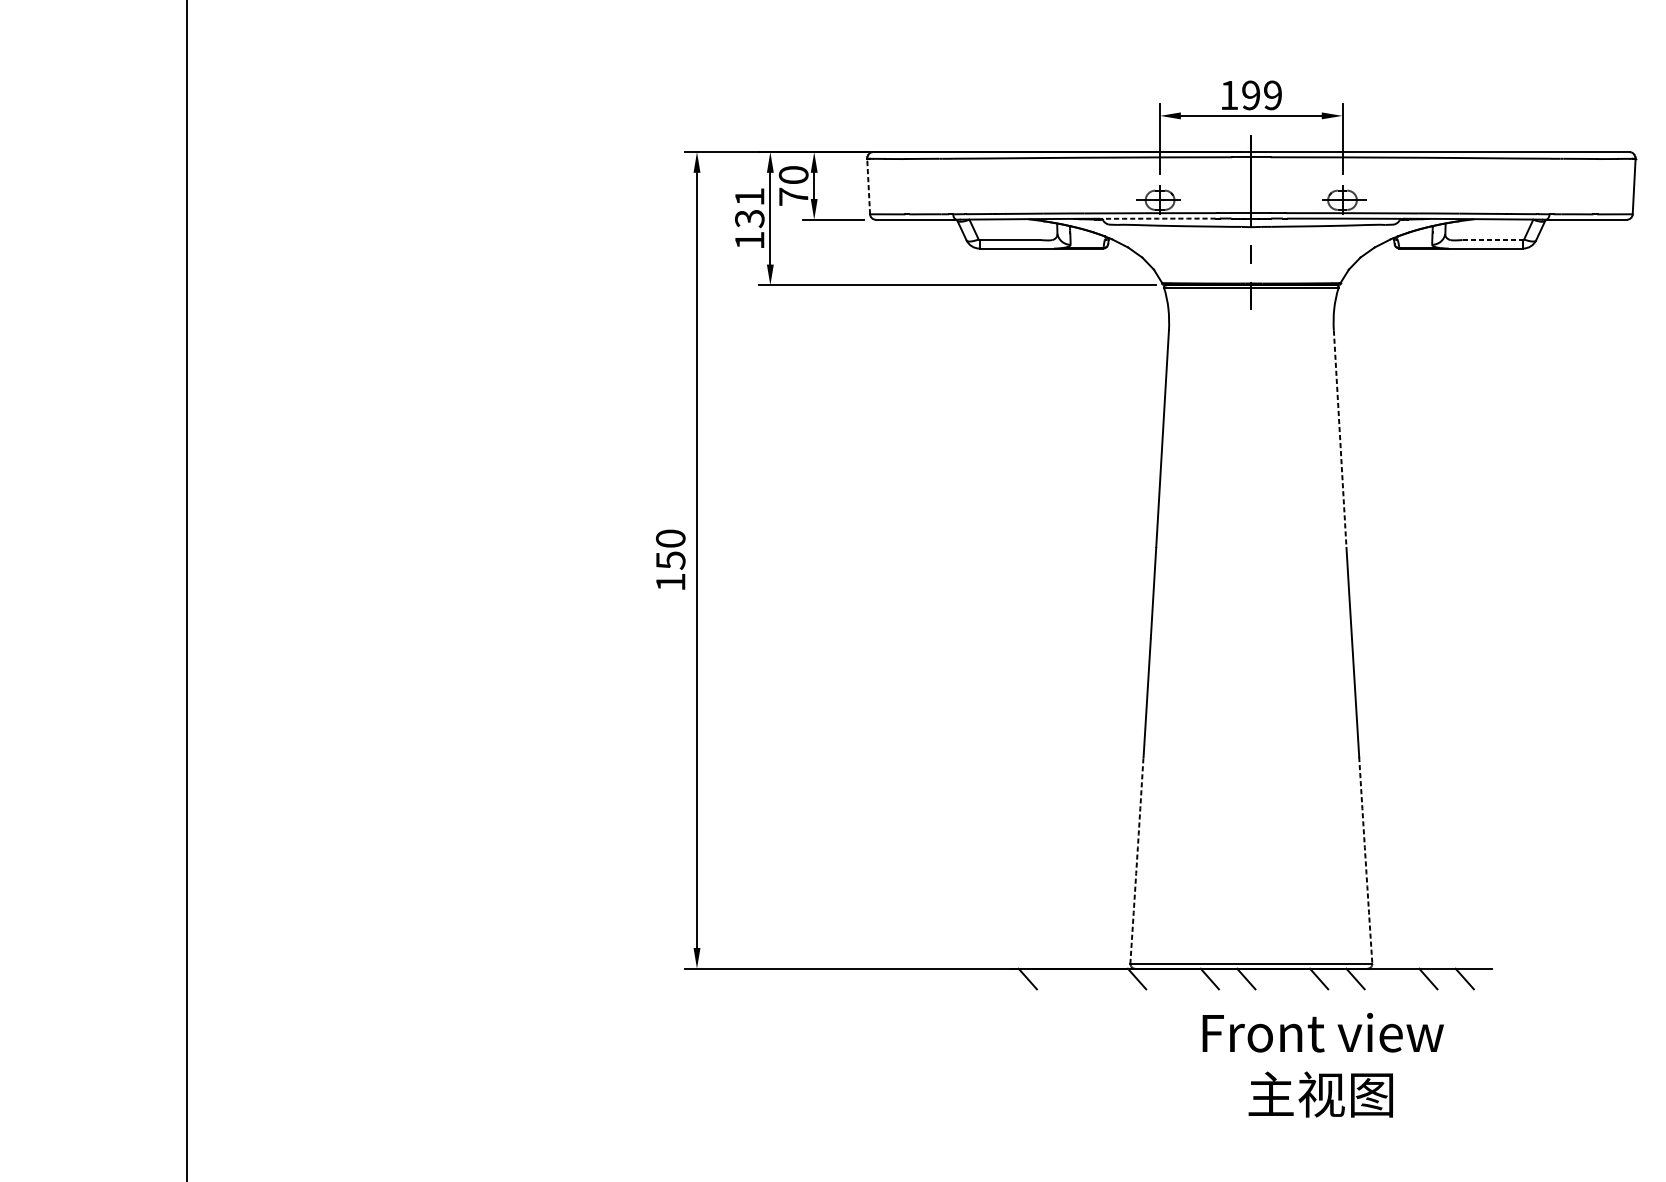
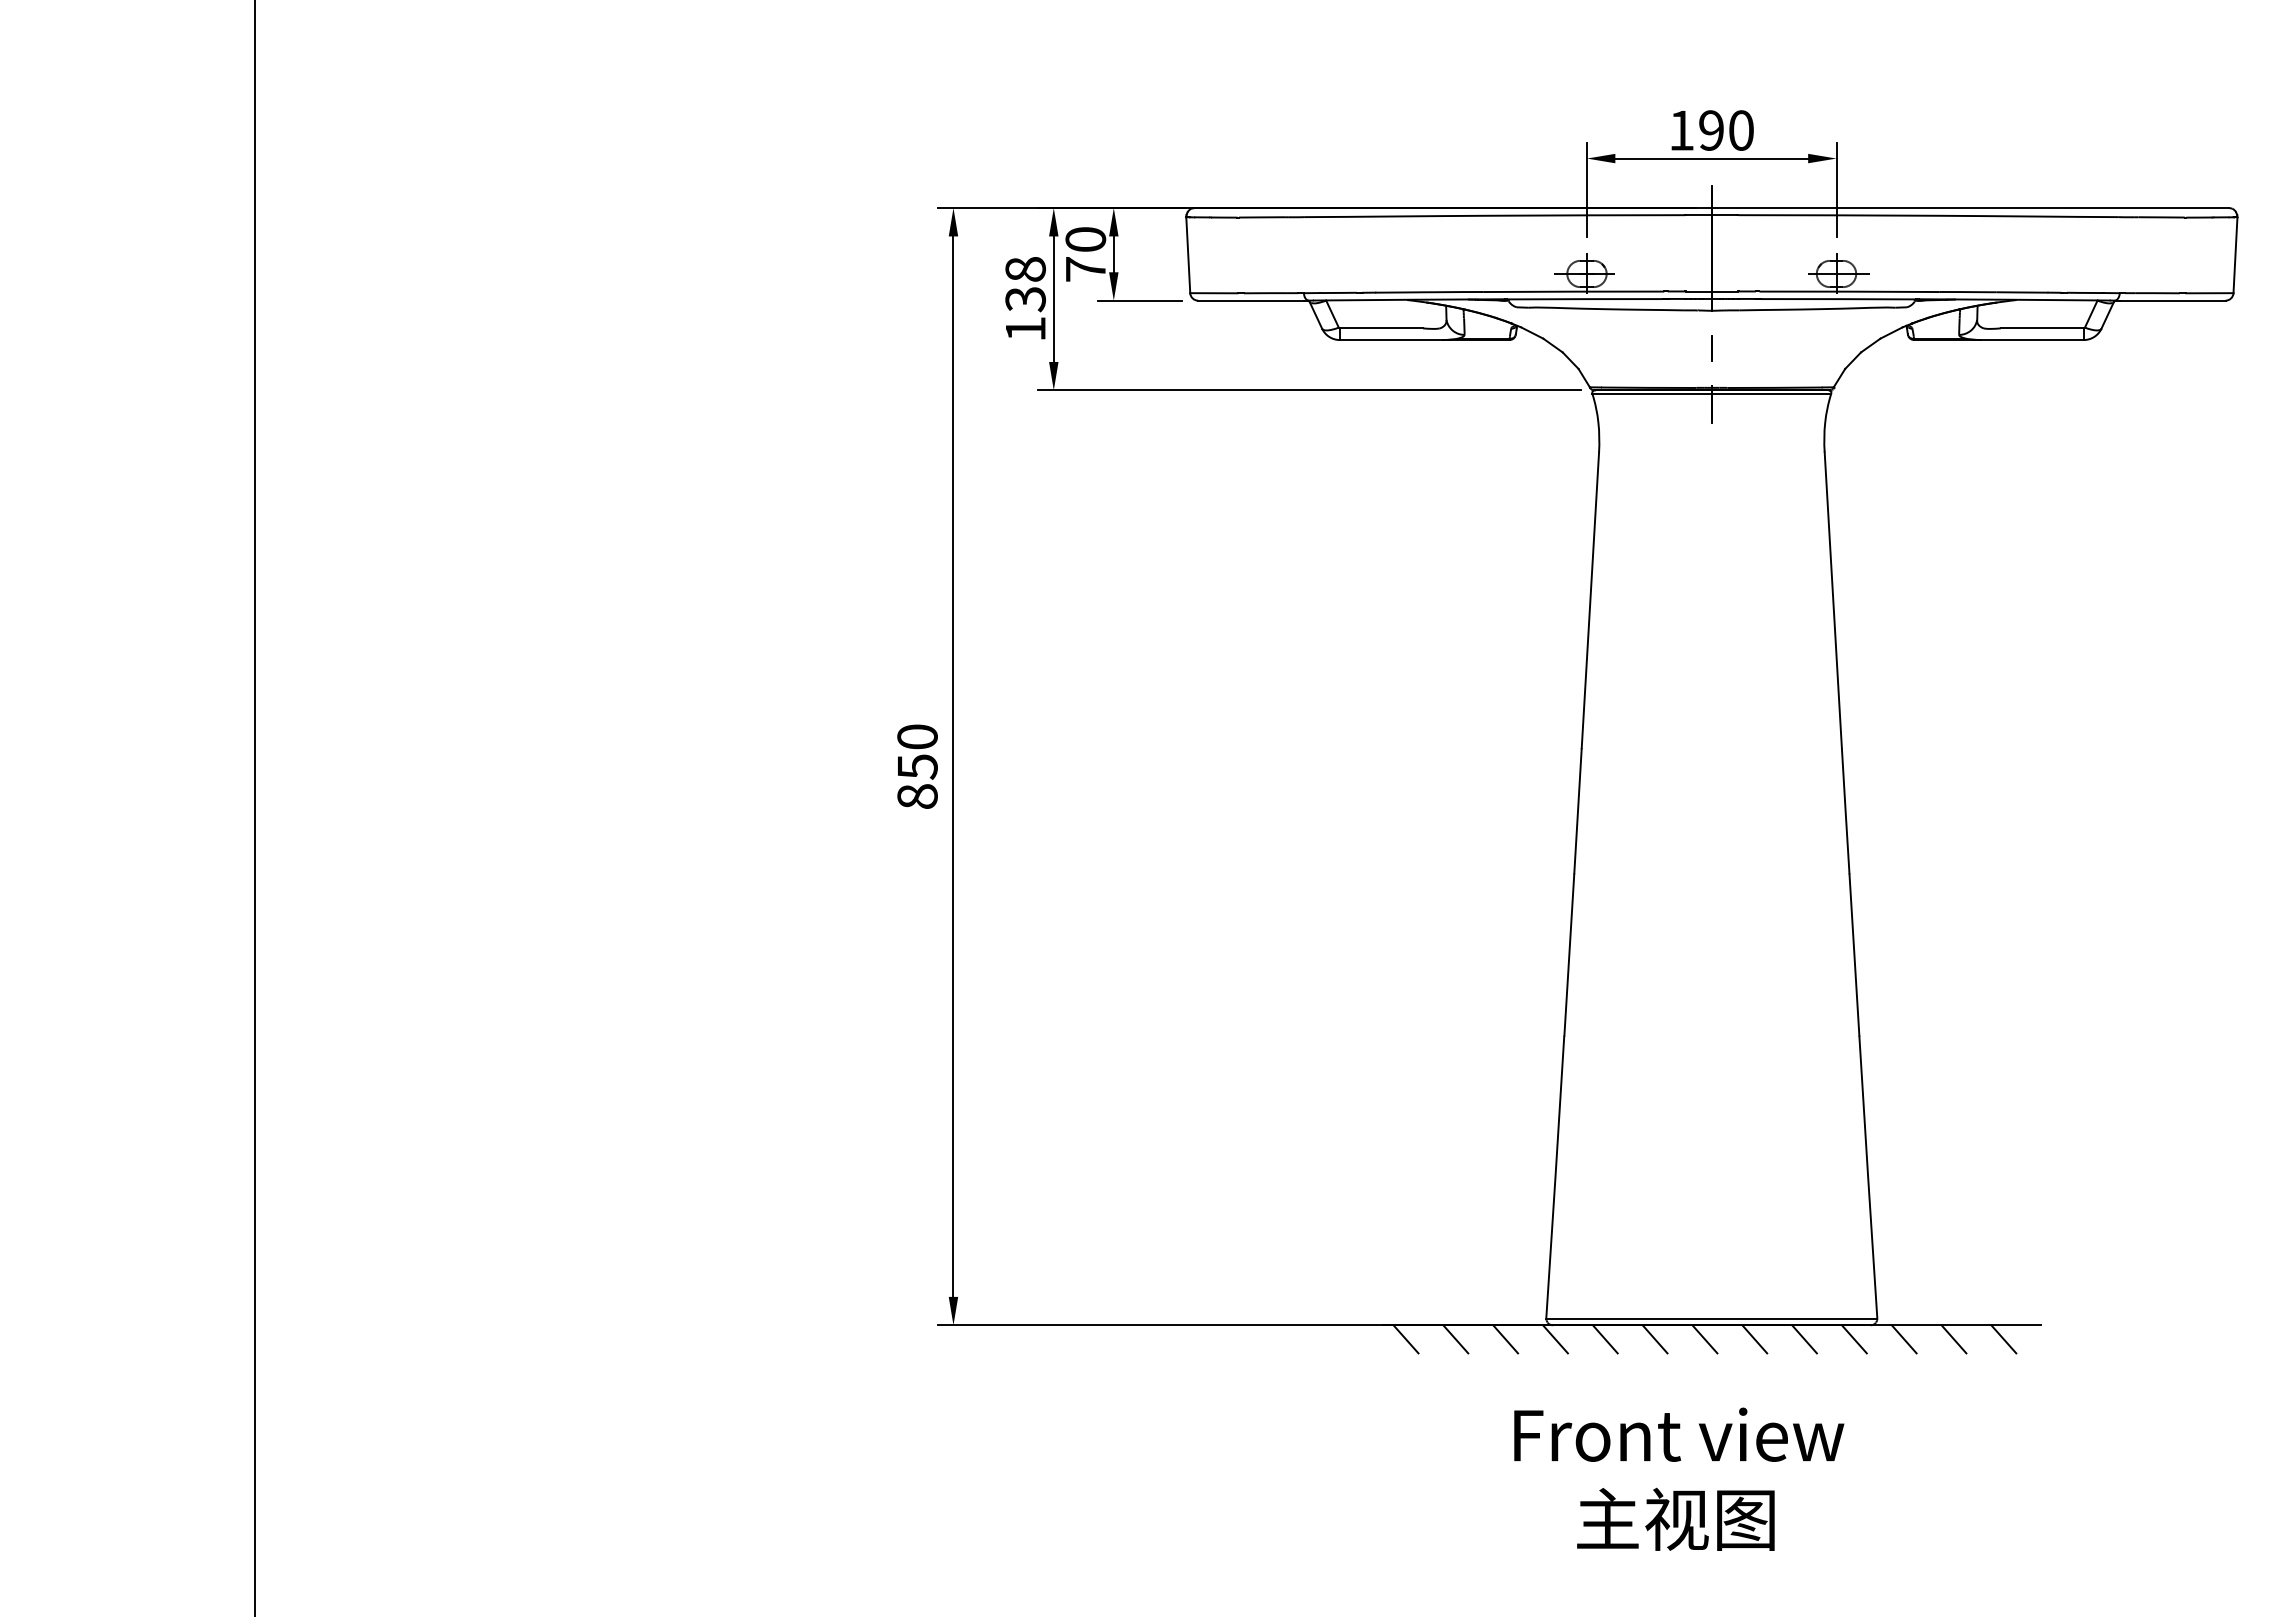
text: (1273, 95) -> (1741, 130), 199 -> 190
line: (868, 186) -> (1188, 255), dashed -> solid
text: (749, 196) -> (1025, 269), 131 -> 138
arc: (1159, 218) -> (1585, 299), dashed -> solid
line: (1493, 240) -> (2042, 328), dashed -> solid
line: (1340, 438) -> (1833, 600), dashed -> solid
text: (670, 582) -> (917, 796), 150 -> 850
arc: (1137, 860) -> (1555, 1177), dashed -> solid
arc: (1365, 860) -> (1868, 1177), dashed -> solid
line: (1063, 979) -> (1455, 1339), added
line: (1100, 979) -> (1505, 1339), added
line: (1172, 979) -> (1604, 1339), added
line: (1282, 979) -> (1754, 1339), added
line: (1391, 979) -> (1903, 1339), added
text: (1323, 1064) -> (1679, 1478), moved

